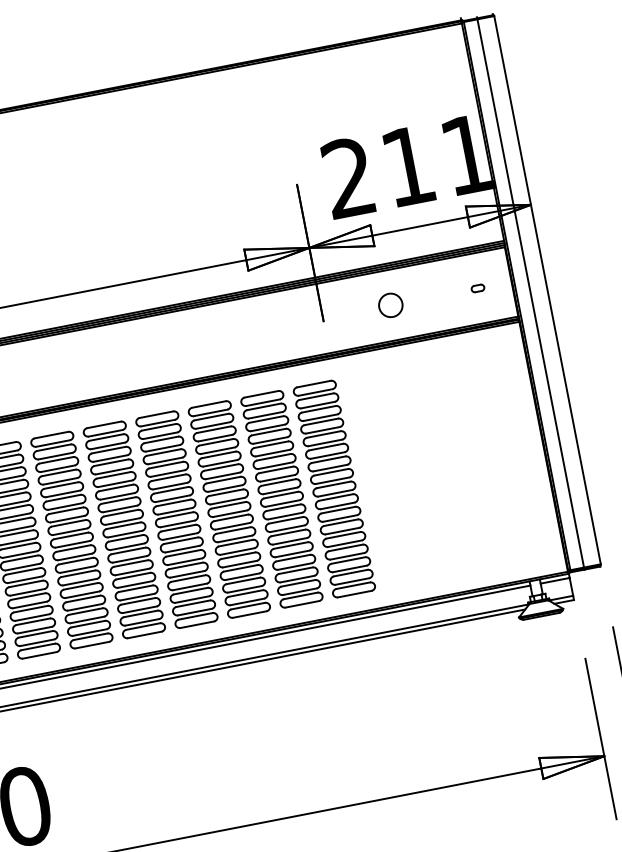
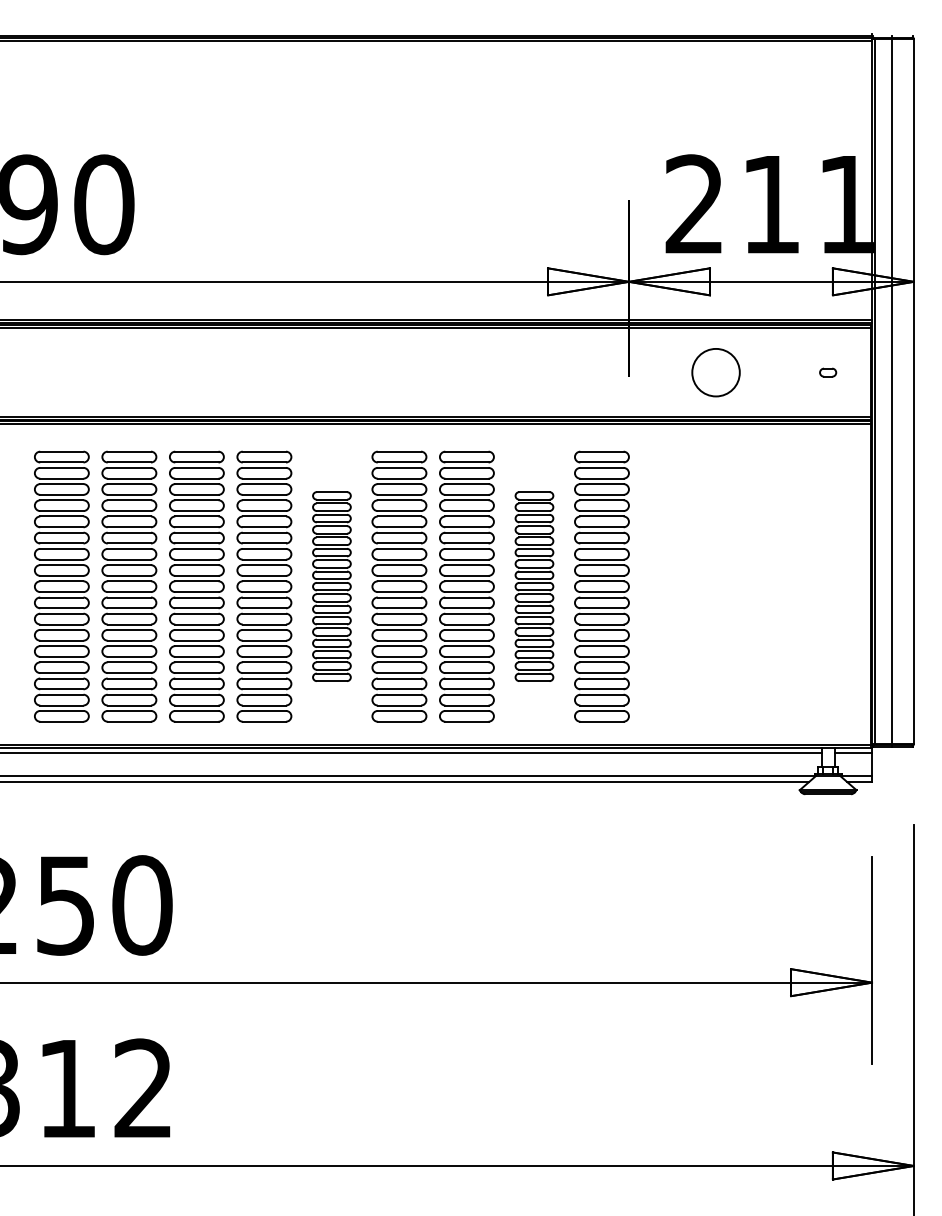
circle: (390, 305) -> (715, 372), size x1.6
part: (281, 499) -> (534, 586), size x0.7
part: (124, 529) -> (331, 586), size x0.7

